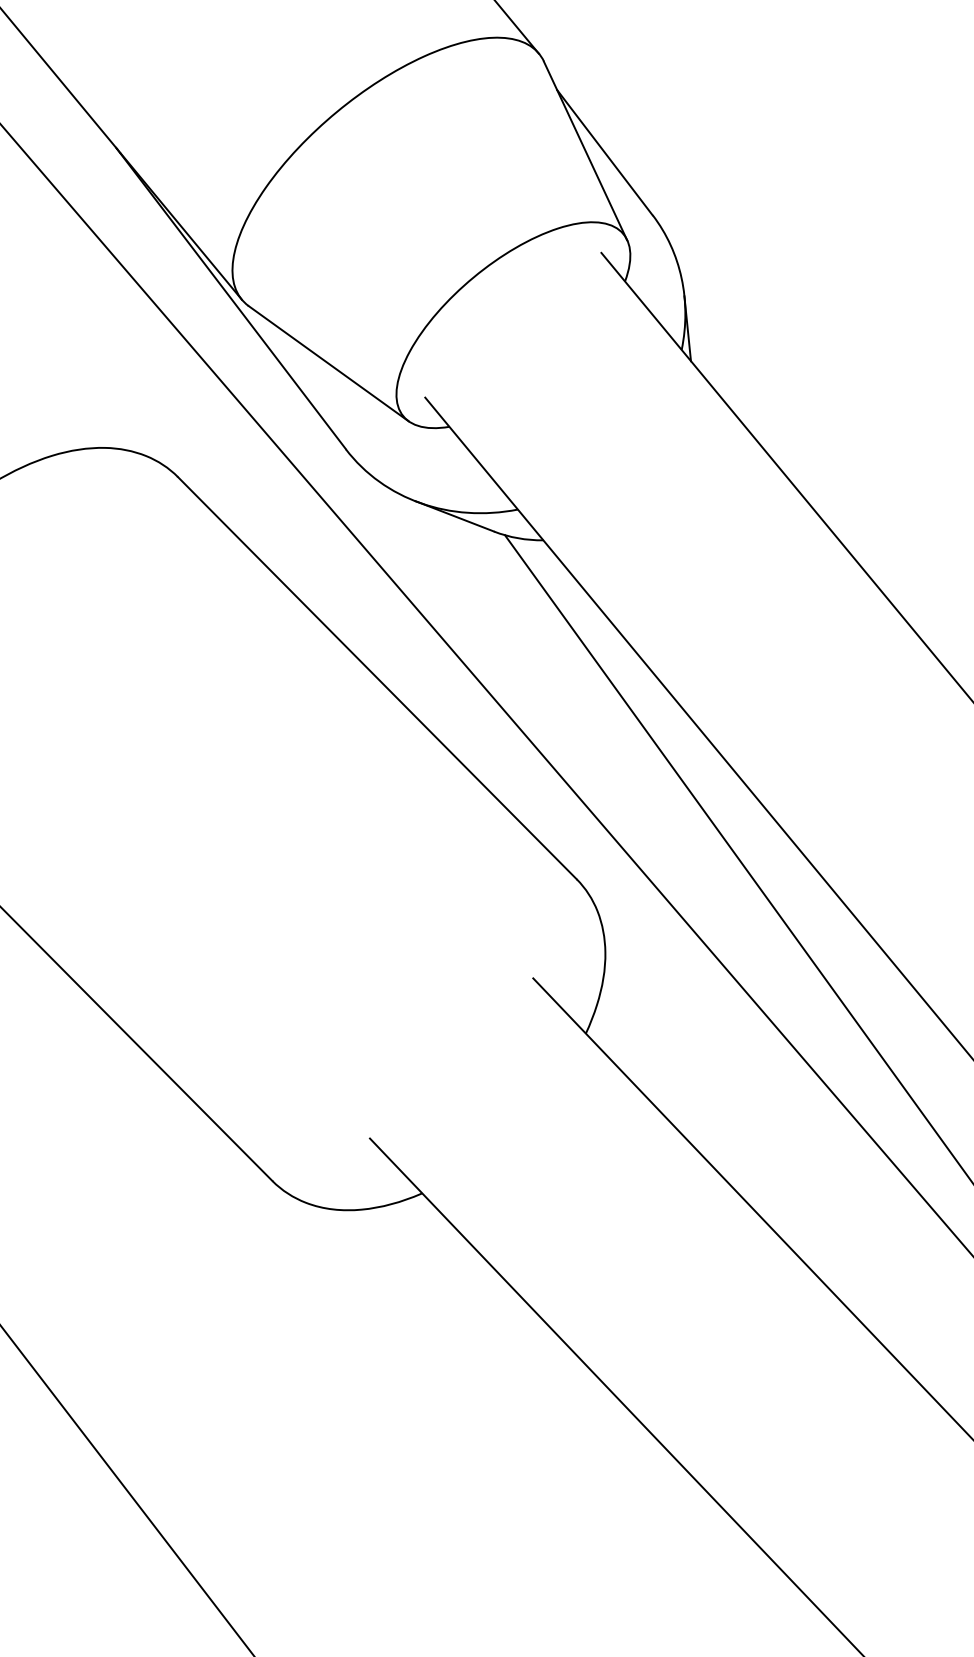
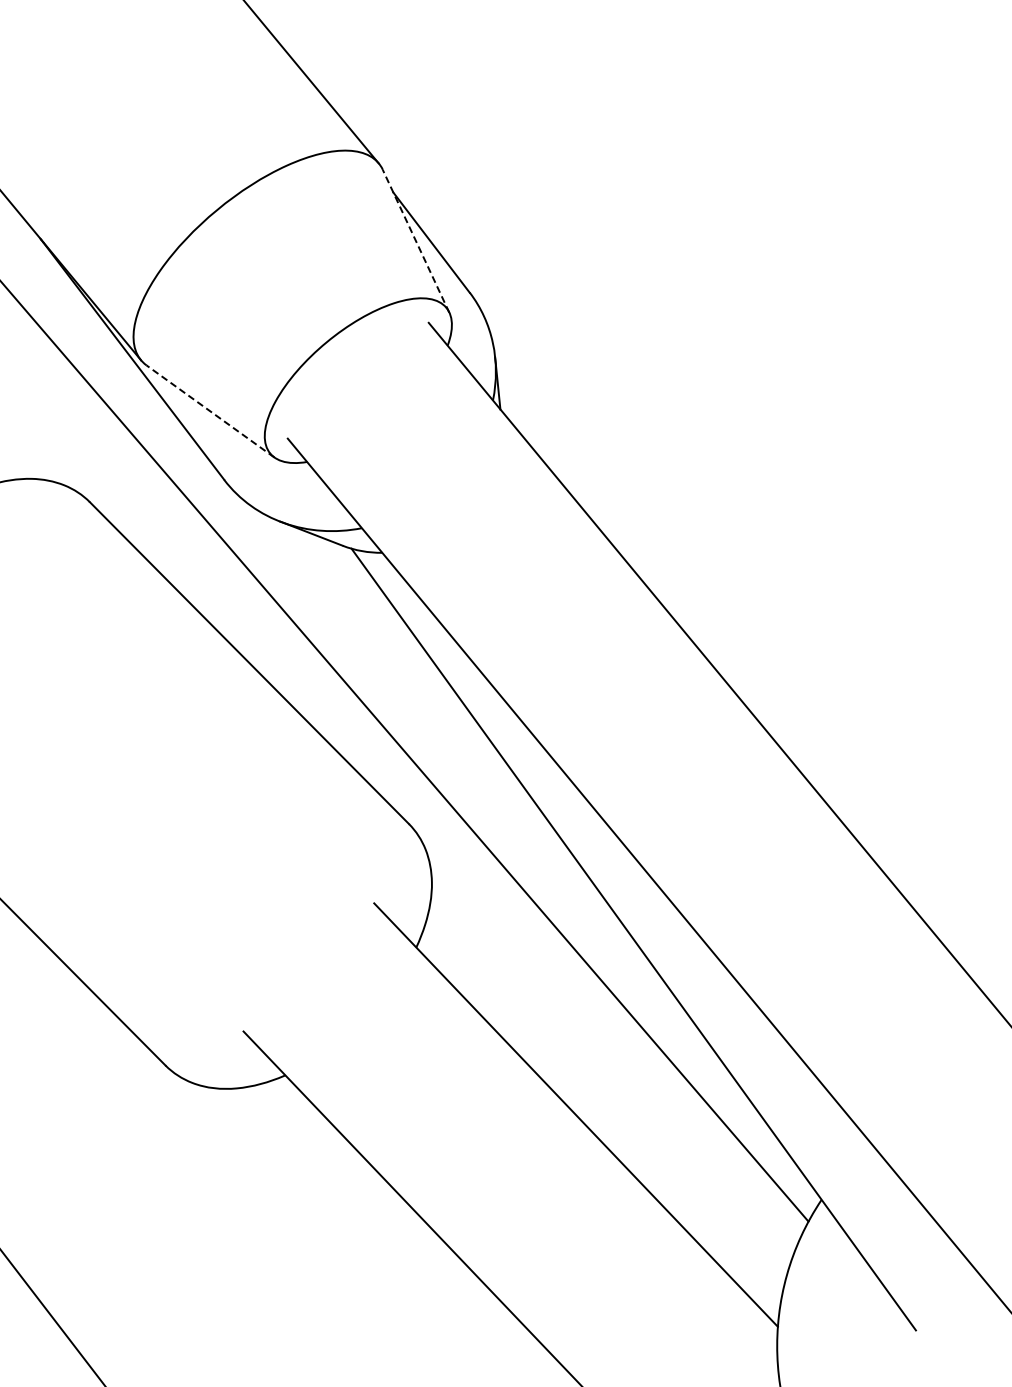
line: (586, 151) -> (416, 241), solid -> dashed
line: (328, 363) -> (210, 411), solid -> dashed

